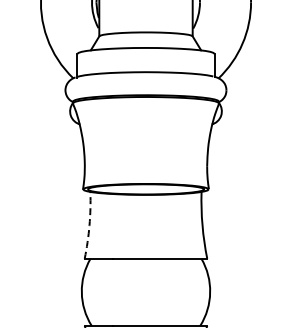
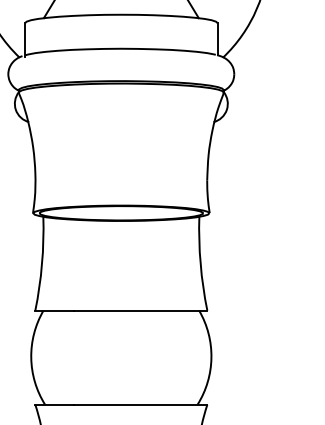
arc: (89, 225) -> (42, 263), dashed -> solid

